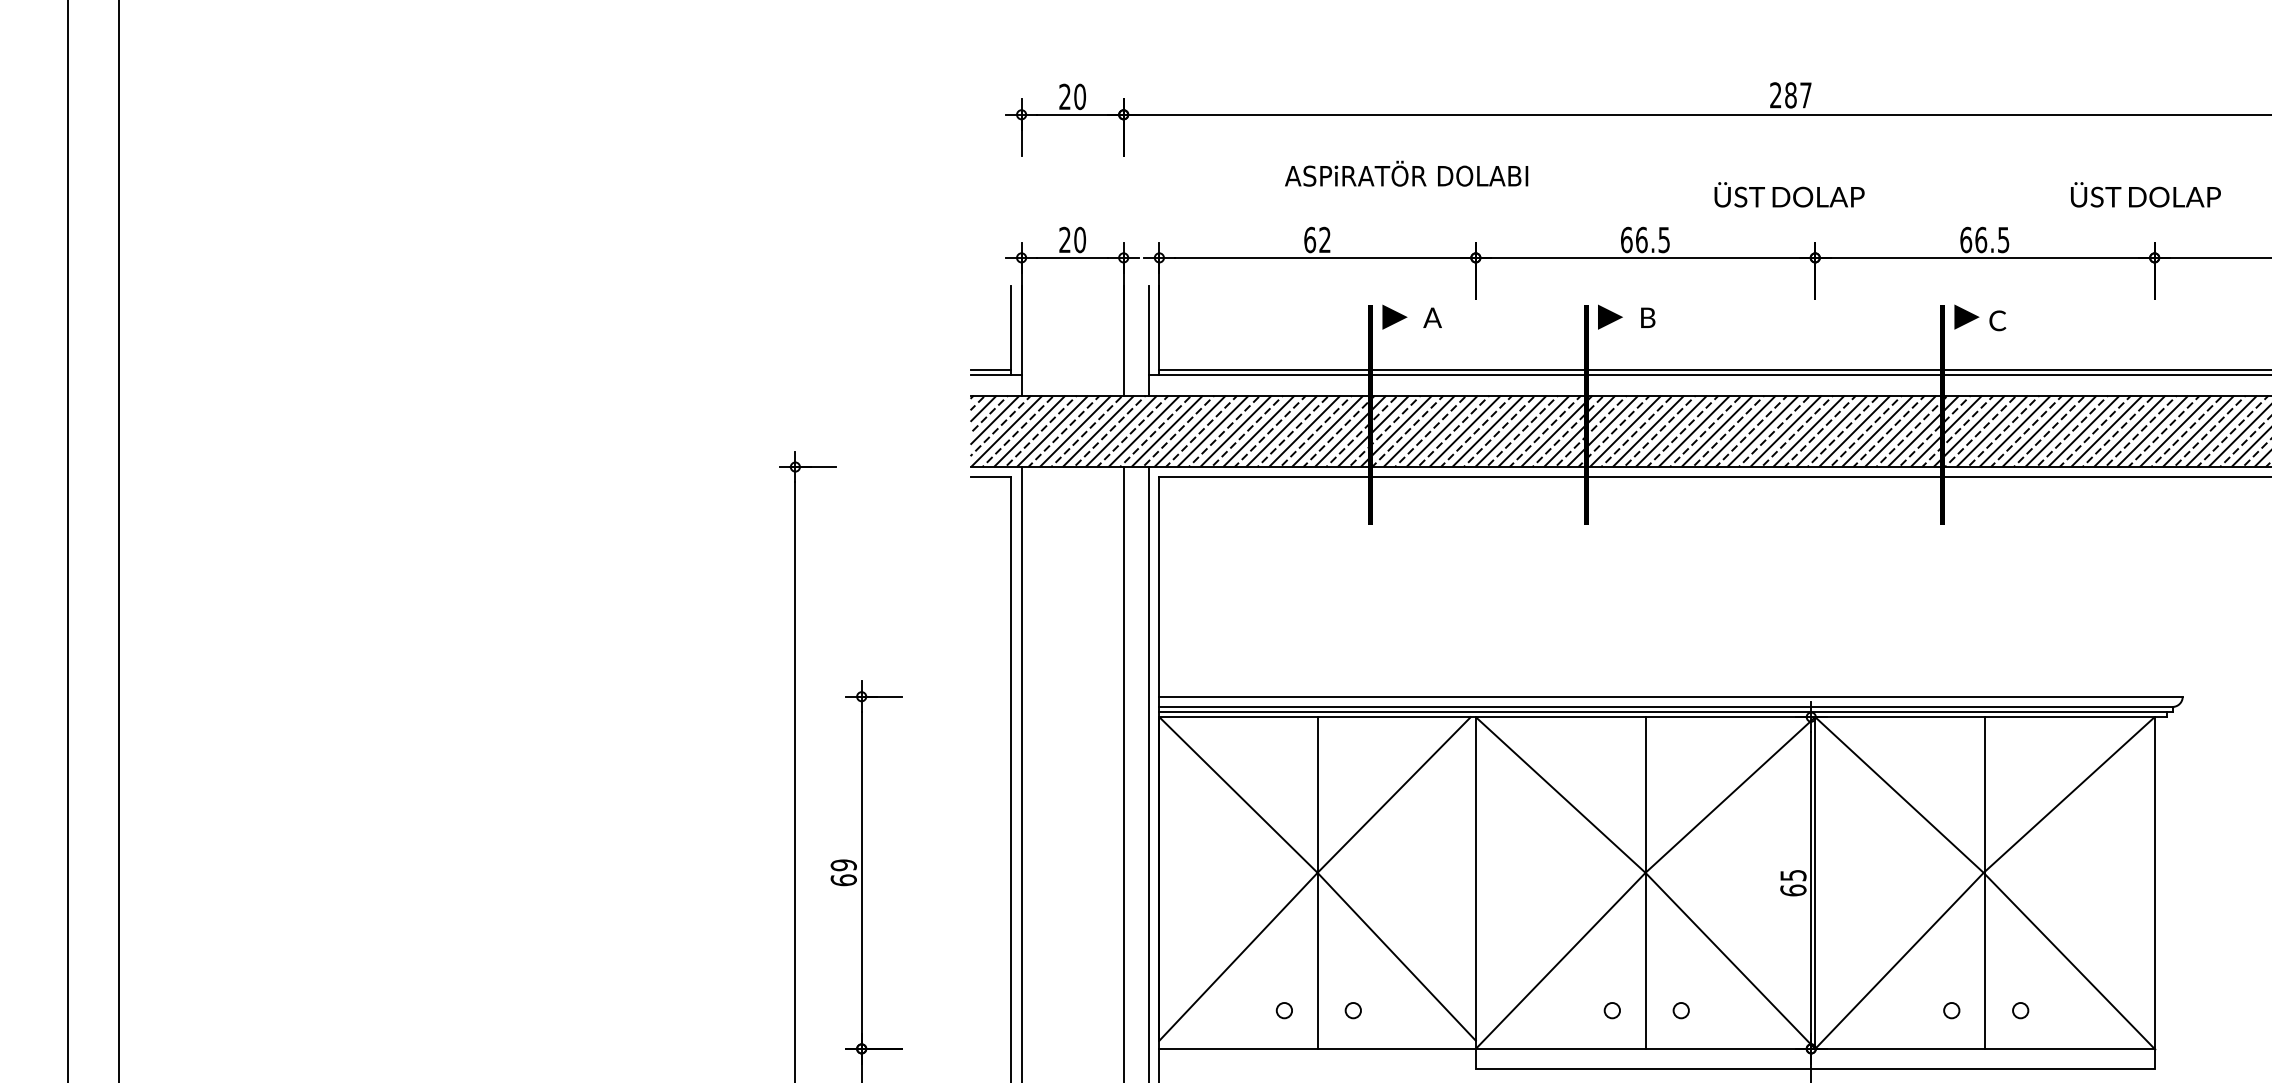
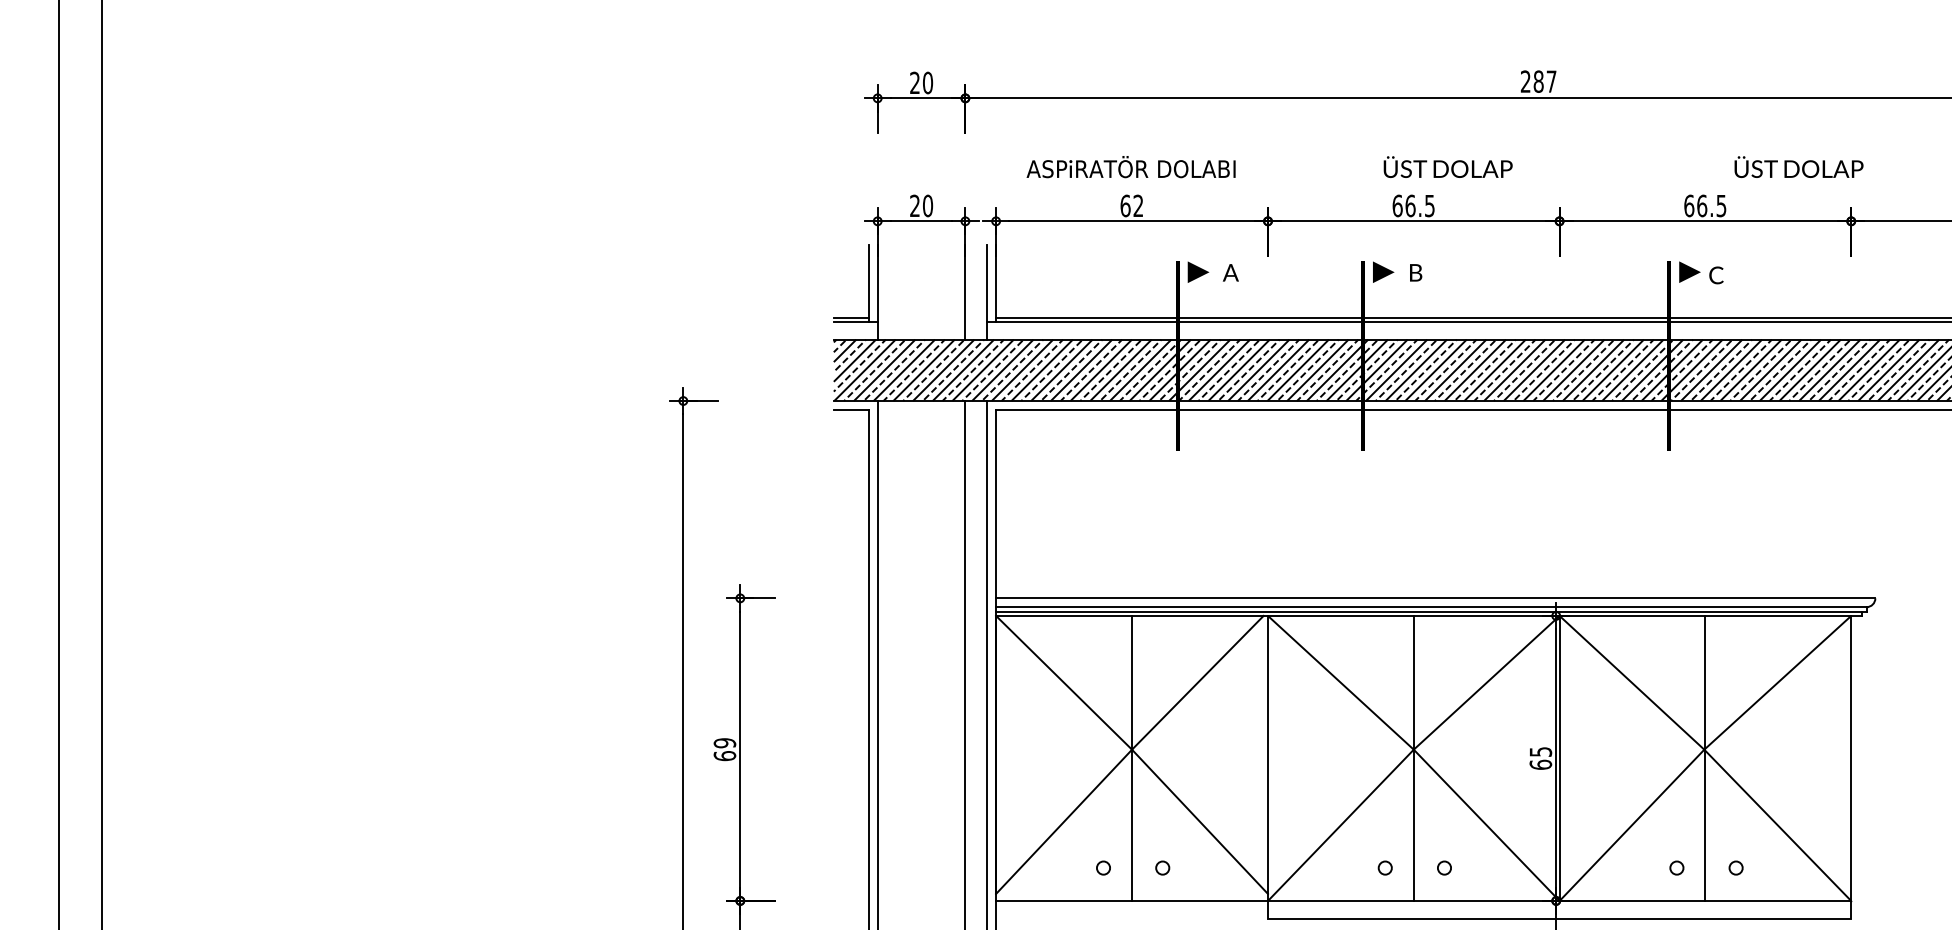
text: (1406, 173) -> (1131, 166), moved
text: (1789, 194) -> (1448, 166), moved
text: (2145, 194) -> (1798, 166), moved

